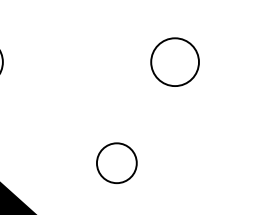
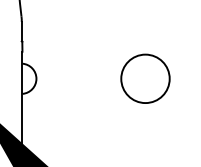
circle: (175, 61) -> (145, 78), size x1.6
circle: (116, 162) -> (108, 142), removed

